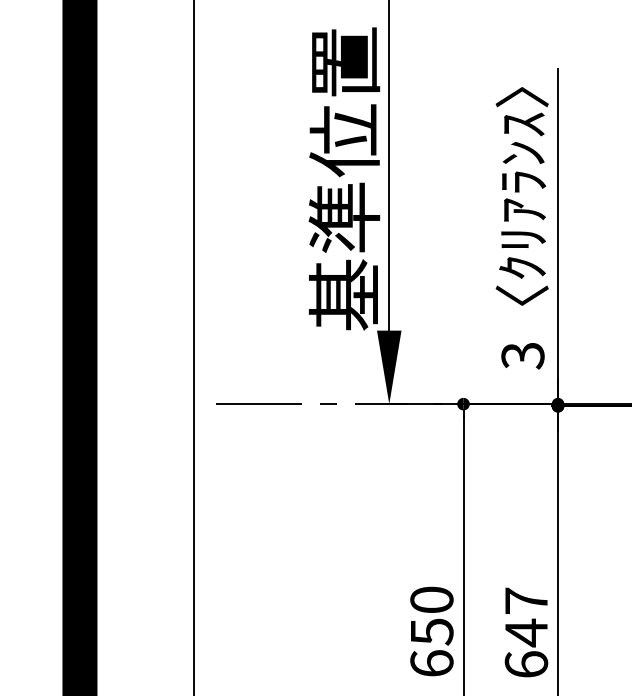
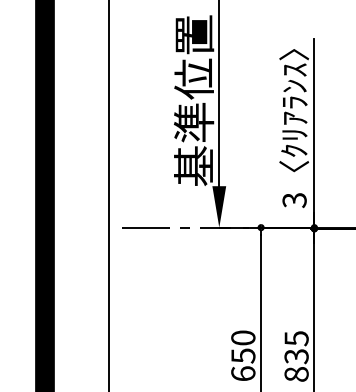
text: (526, 632) -> (296, 356), 647 -> 835

